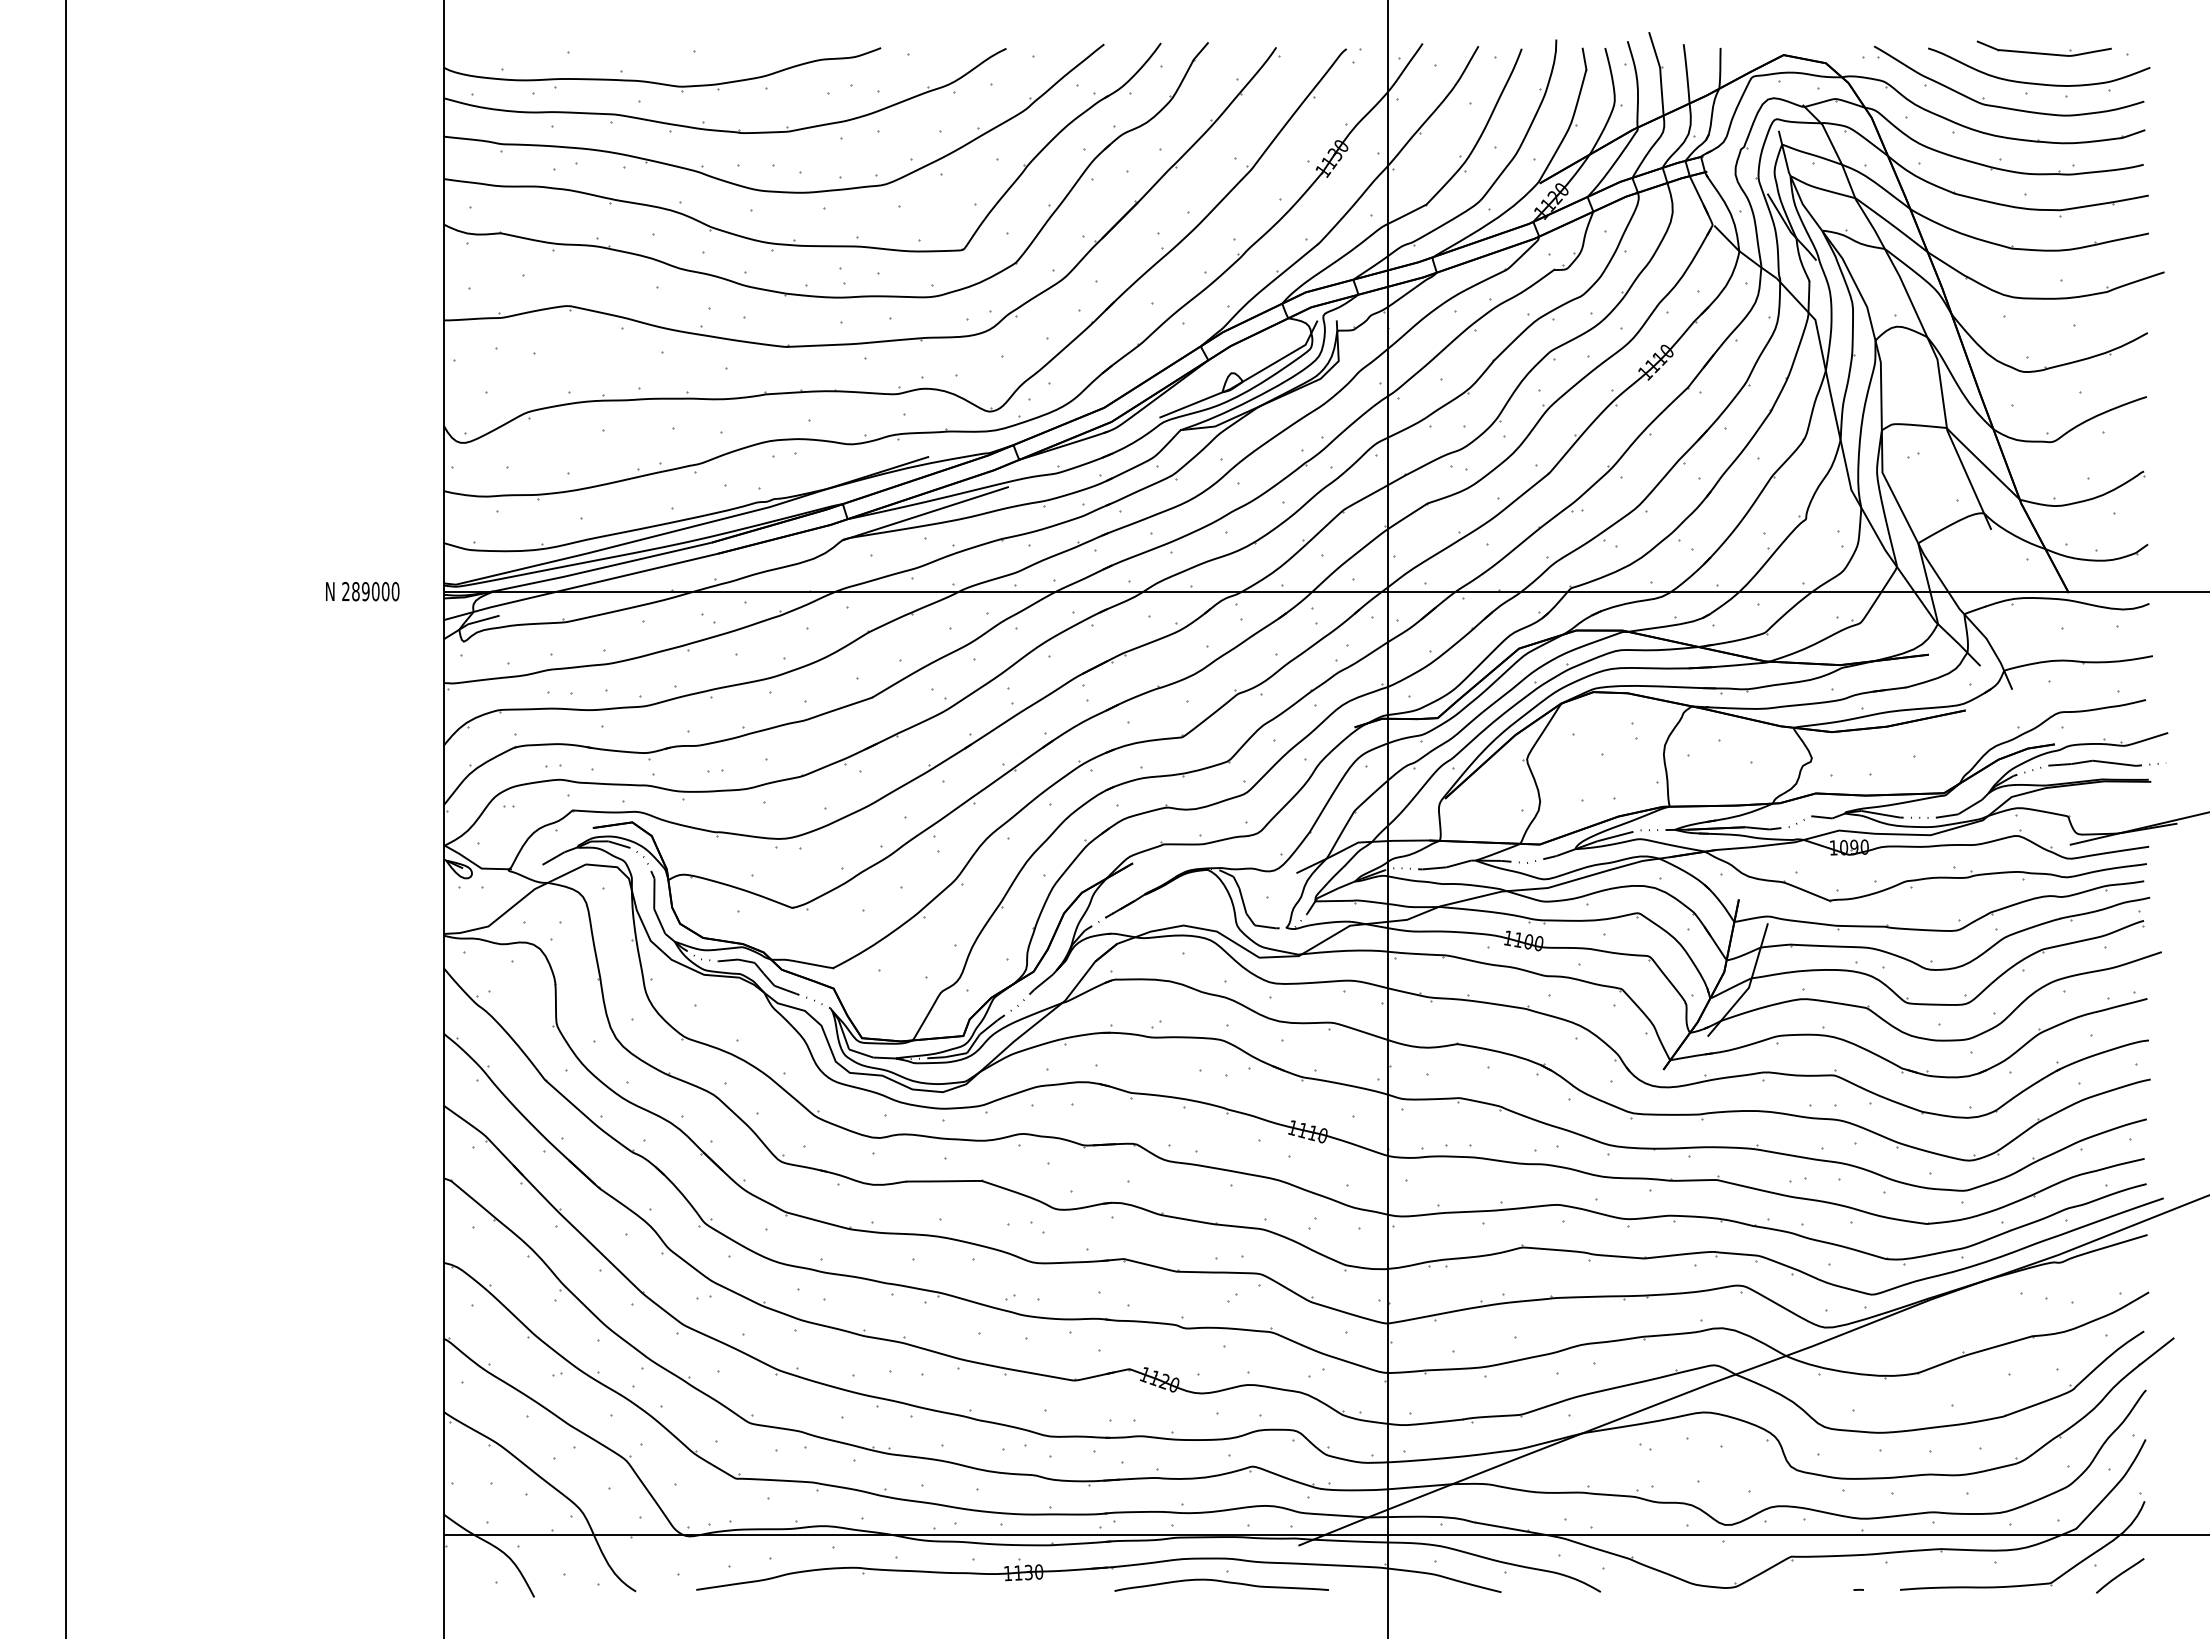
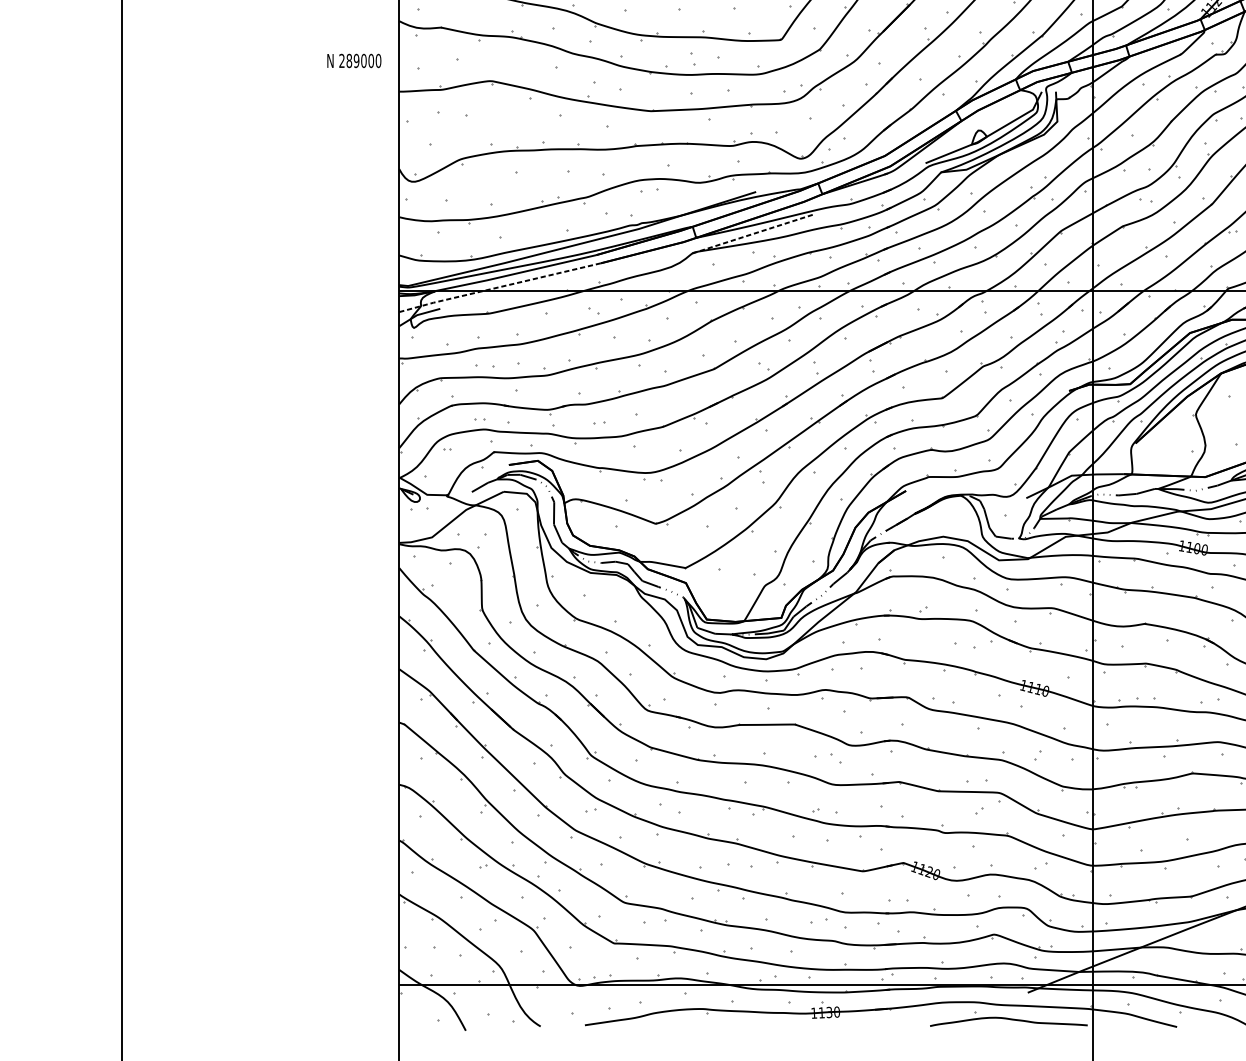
line: (925, 513) -> (753, 233), solid -> dashed
line: (579, 586) -> (499, 287), solid -> dashed
text: (362, 591) -> (354, 60), moved
curve: (1221, 1582) -> (1008, 1019), moved

